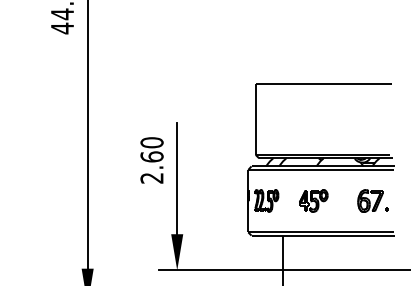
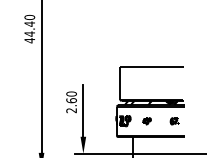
part: (312, 201) -> (146, 121), size x0.6
part: (372, 201) -> (174, 121), size x0.6

